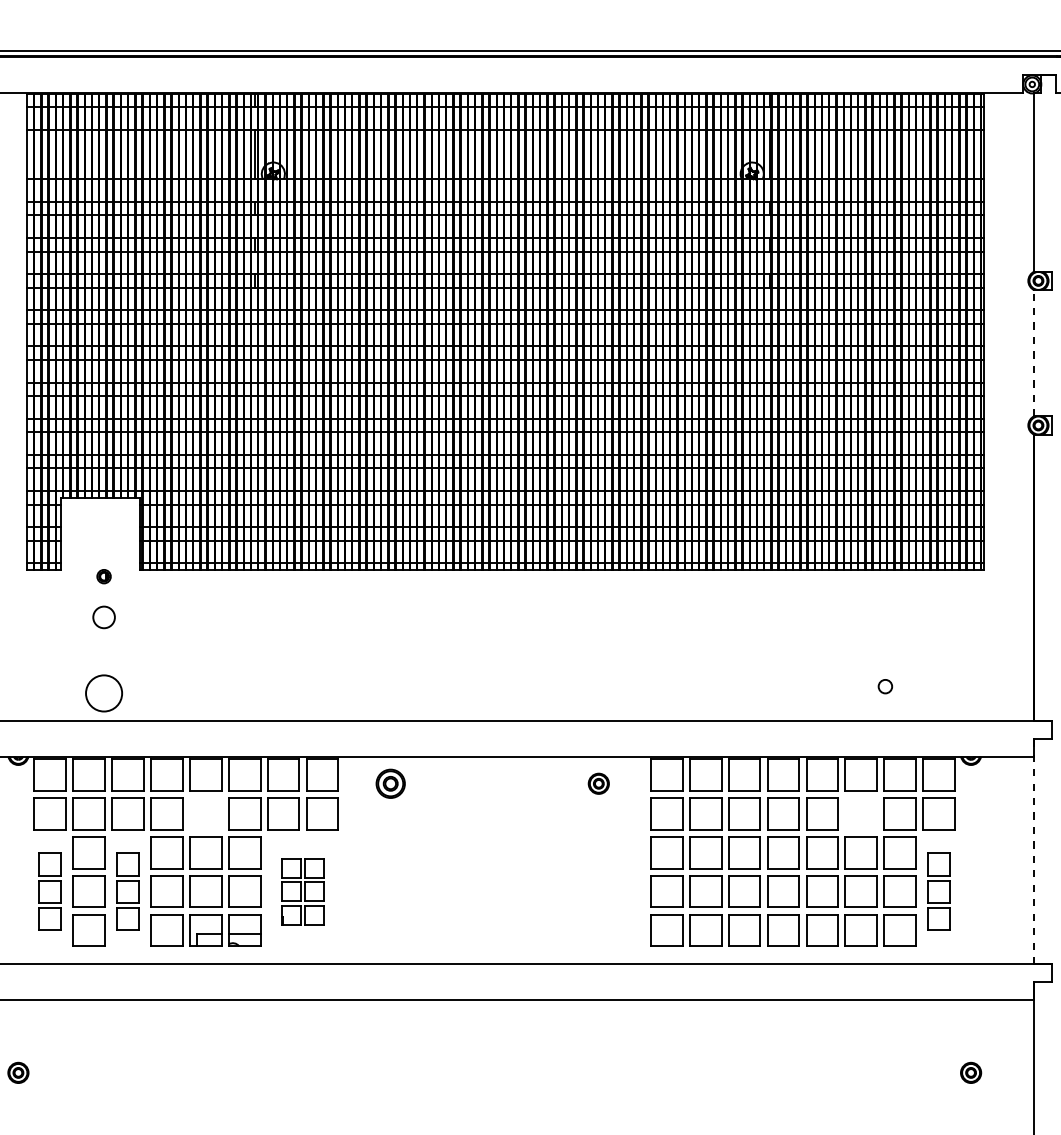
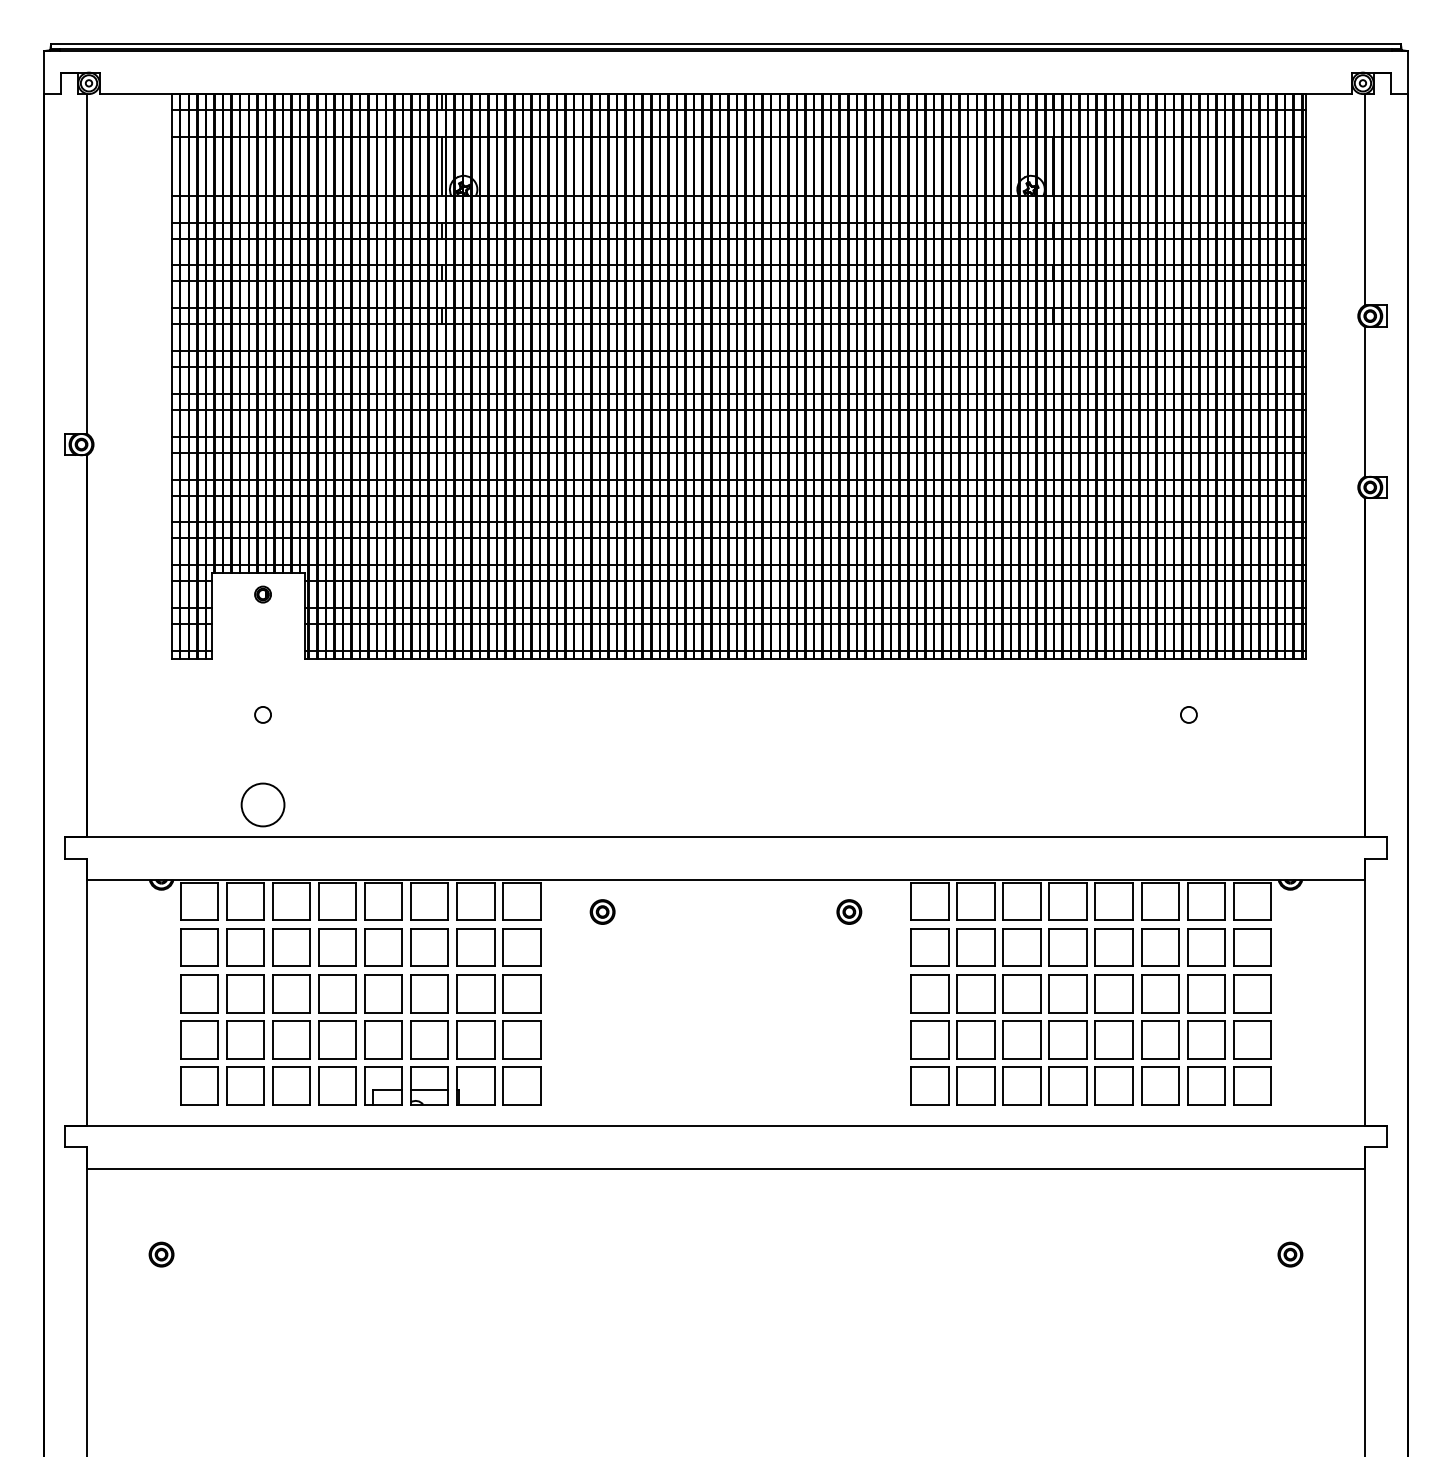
line: (1034, 352) -> (1365, 401), dashed -> solid
part: (103, 576) -> (262, 594), moved
circle: (103, 617) -> (262, 714), size x0.62
circle: (885, 686) -> (1188, 714), moved
part: (390, 783) -> (602, 911), size x0.71
part: (205, 813) -> (383, 947), added
part: (861, 813) -> (1160, 947), added
line: (1034, 851) -> (1365, 992), dashed -> solid
part: (50, 891) -> (199, 1039), size x1.43
part: (128, 891) -> (291, 1039), size x1.43
part: (302, 891) -> (498, 1039), size x1.67
part: (939, 891) -> (1252, 1039), size x1.43

